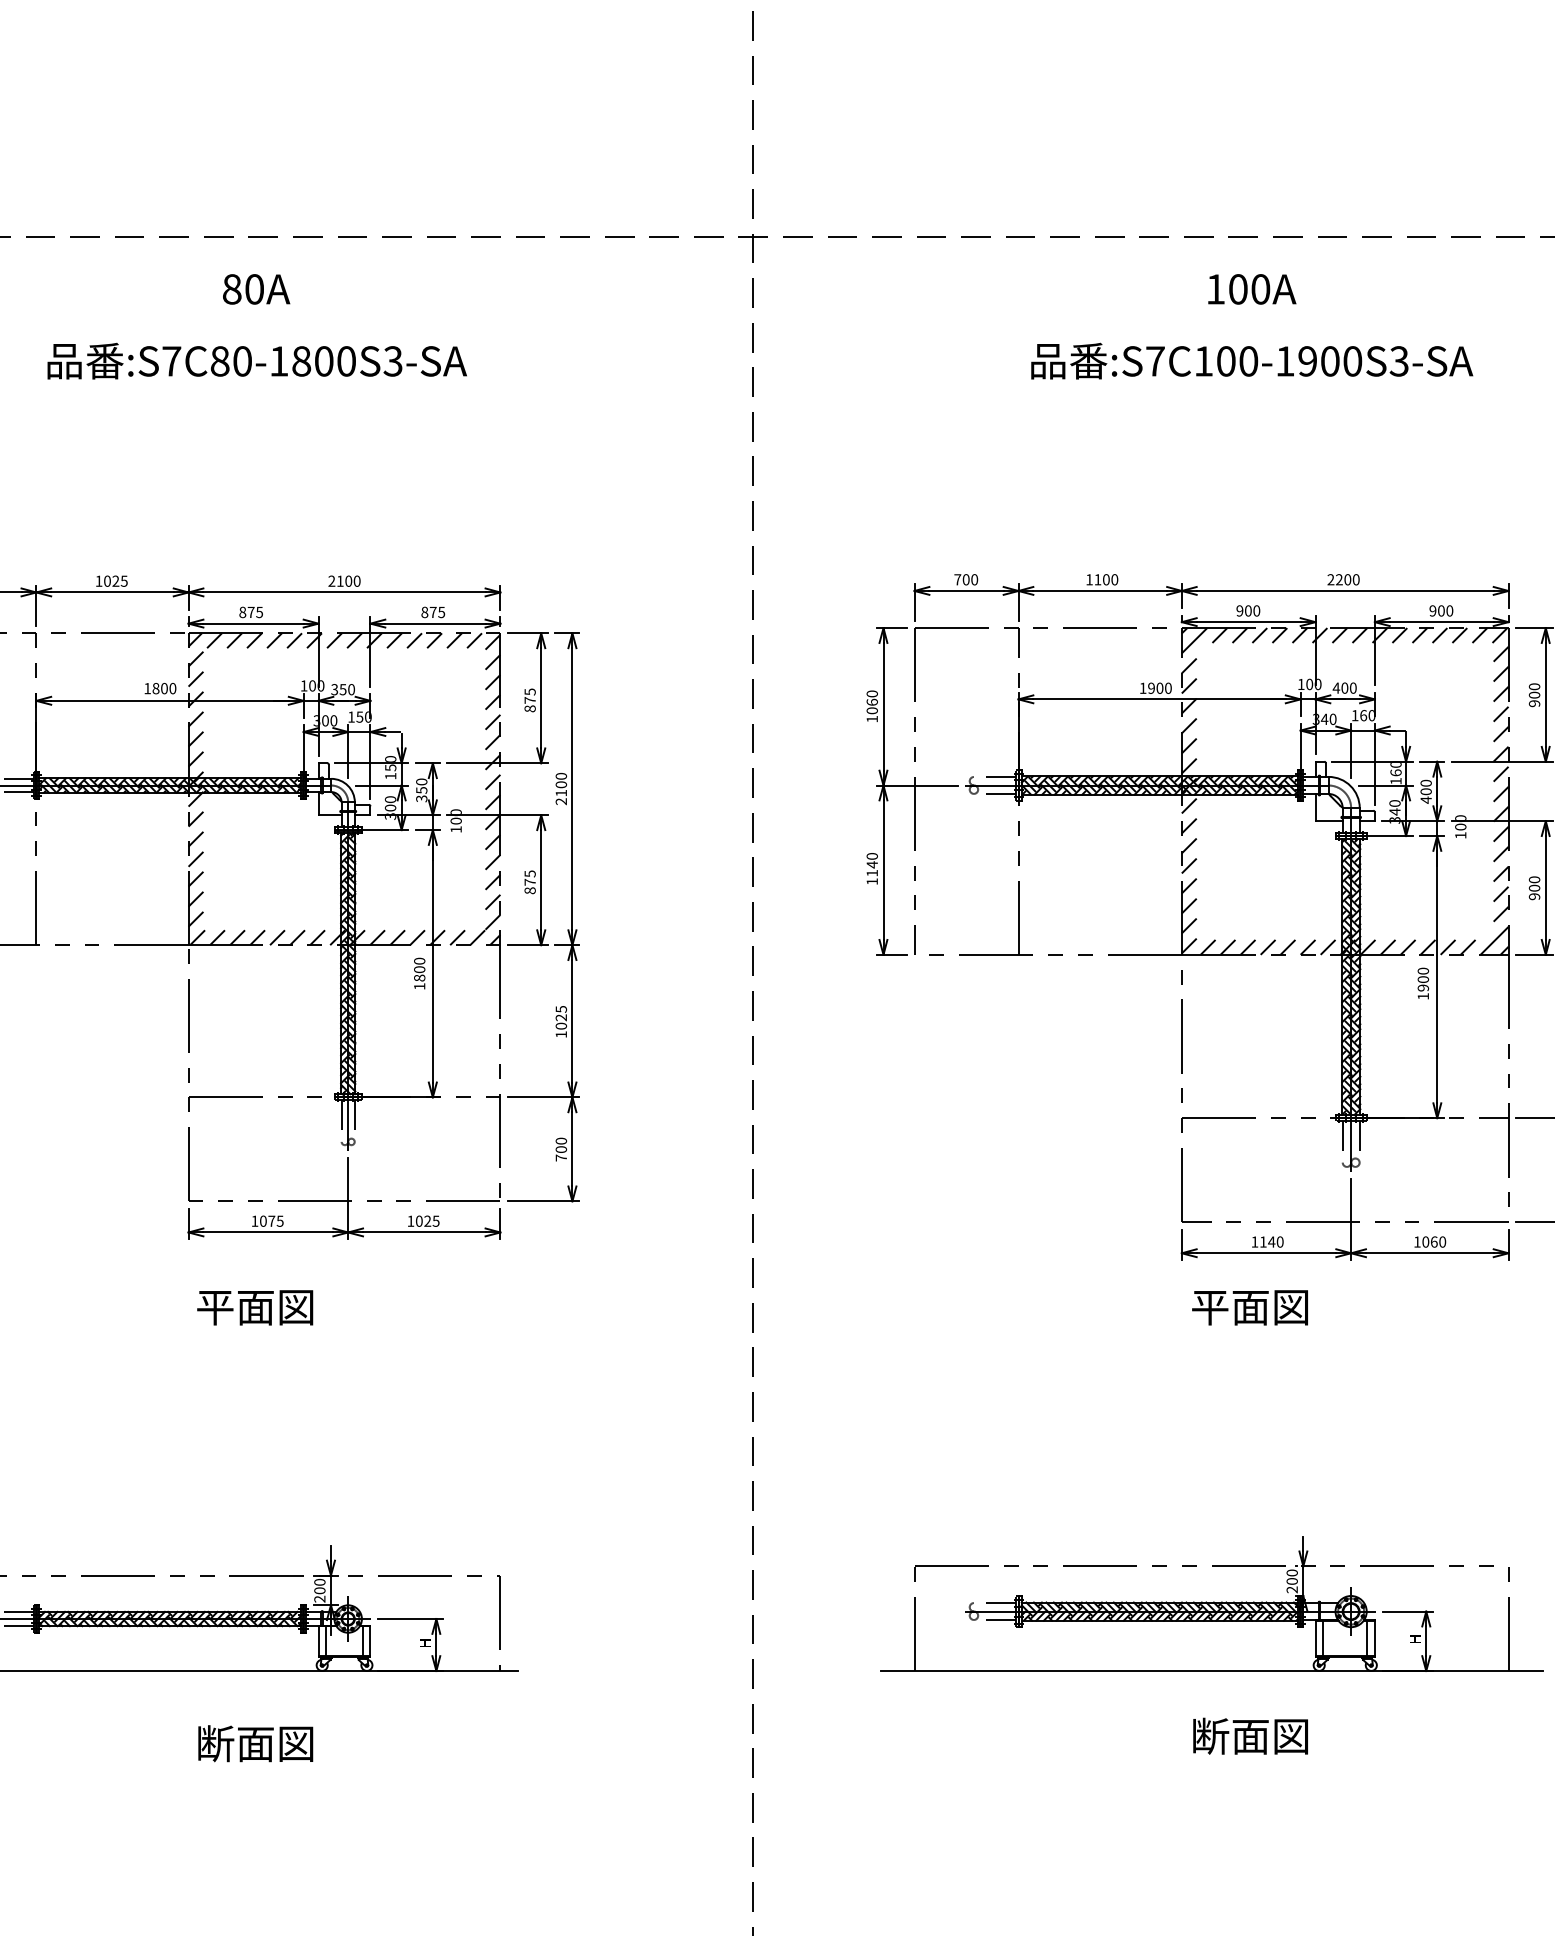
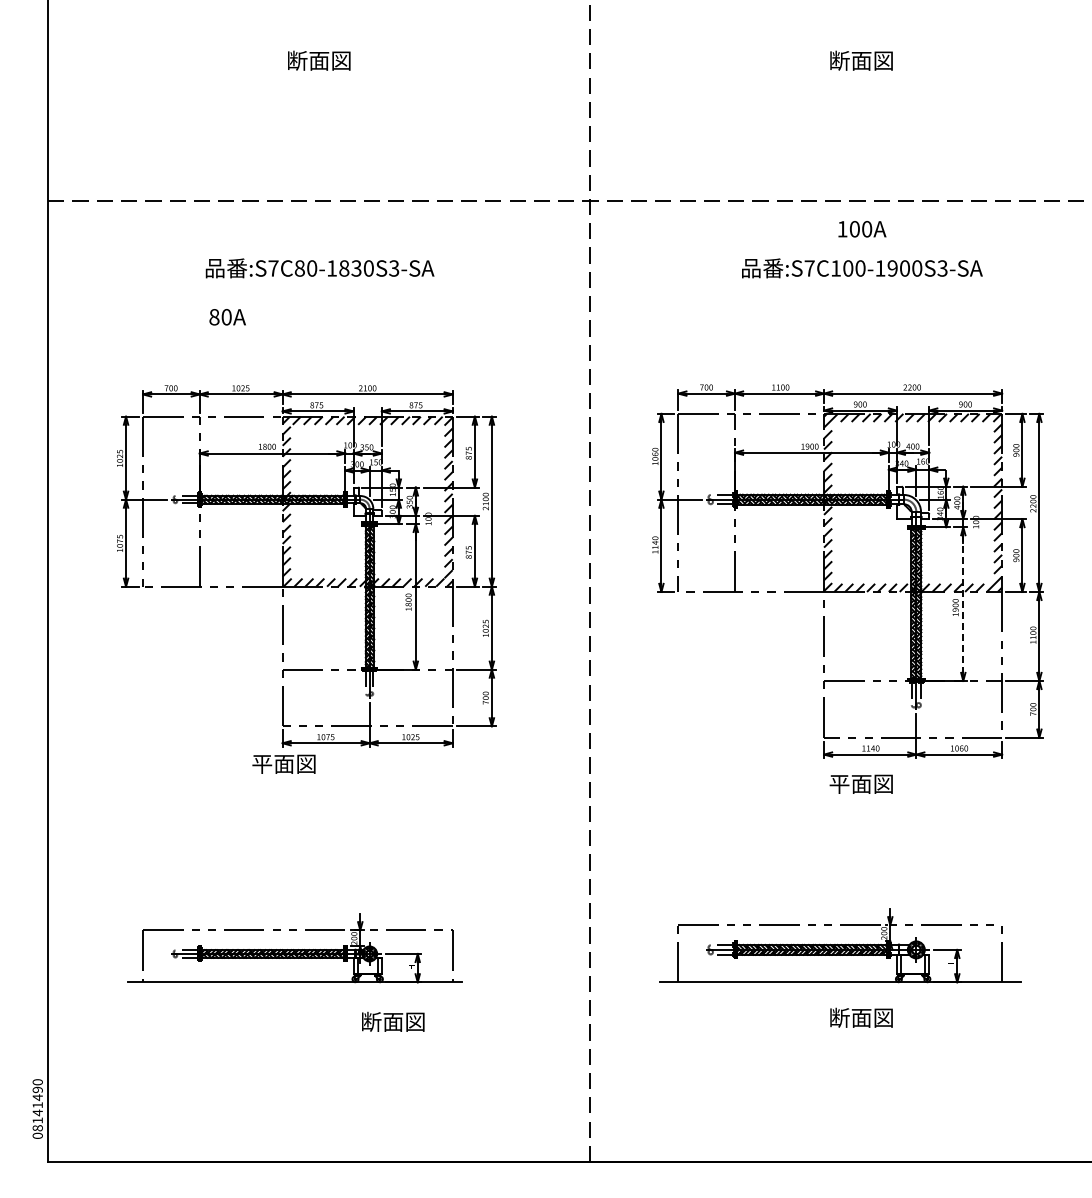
text: (256, 289) -> (227, 317), moved
text: (323, 361) -> (356, 268), :S7C80-1800S3-SA -> :S7C80-1830S3-SA
line: (1437, 977) -> (963, 604), solid -> dashed
text: (254, 1306) -> (283, 763), moved
text: (256, 1742) -> (393, 1021), moved

